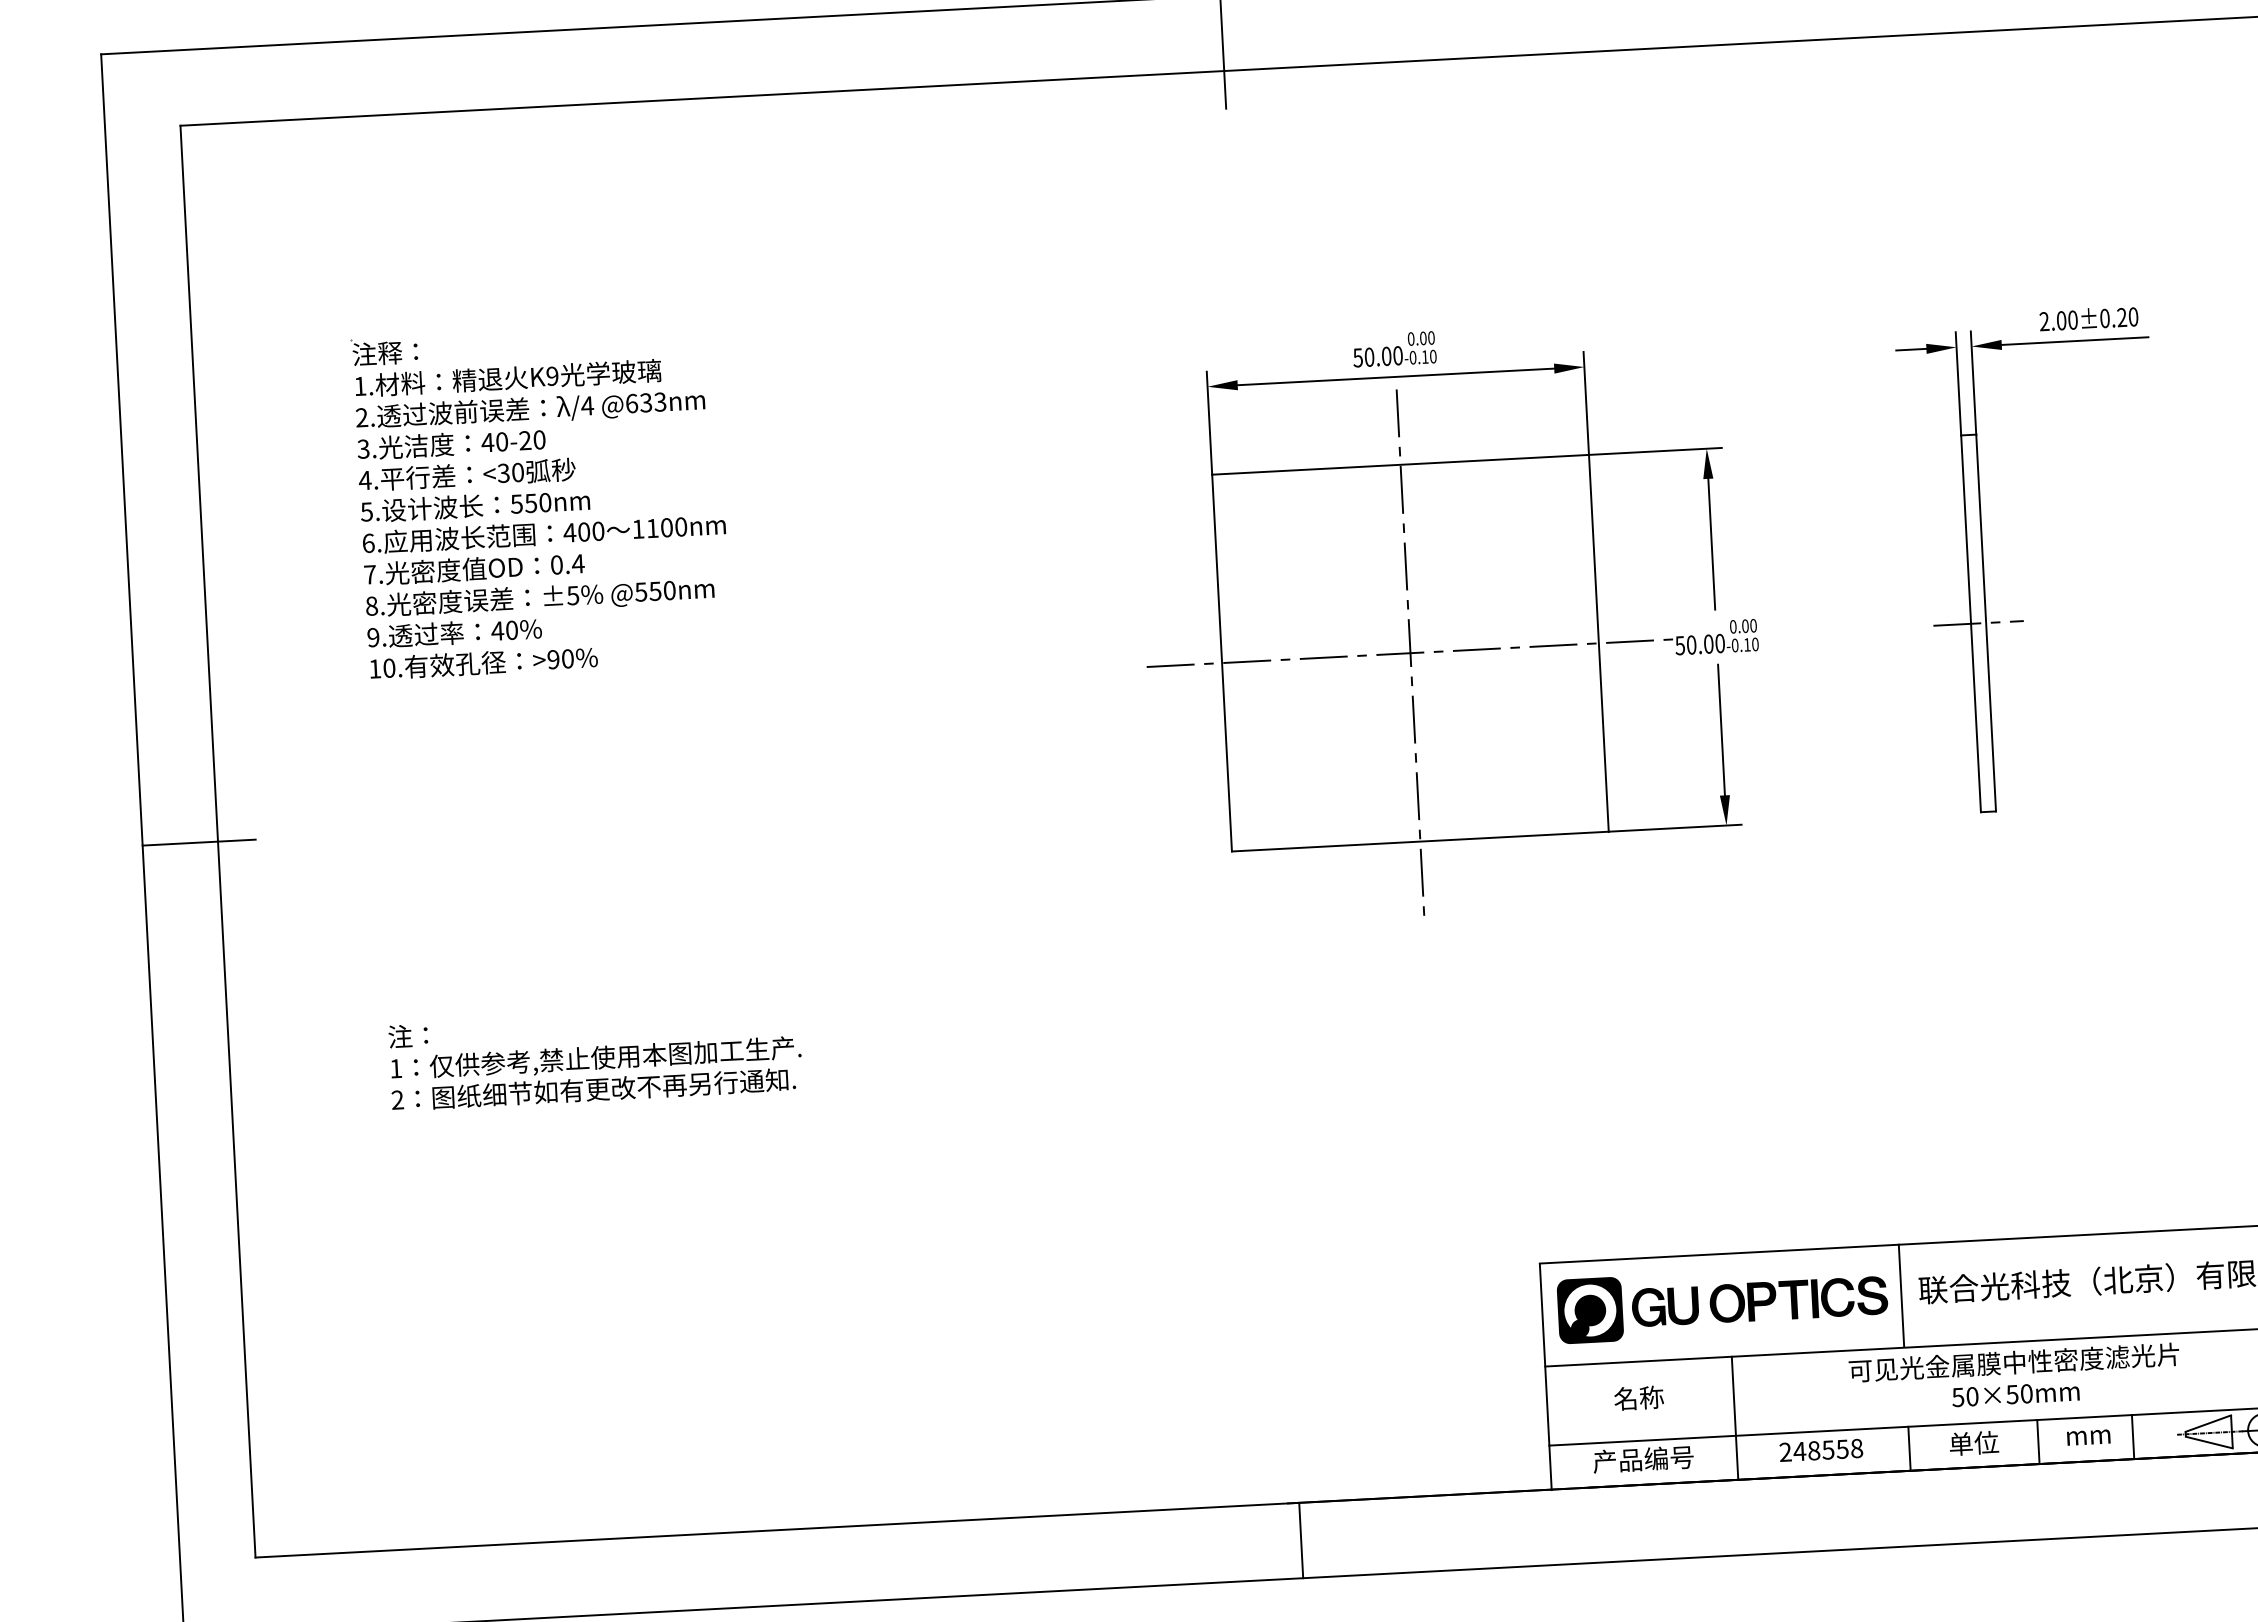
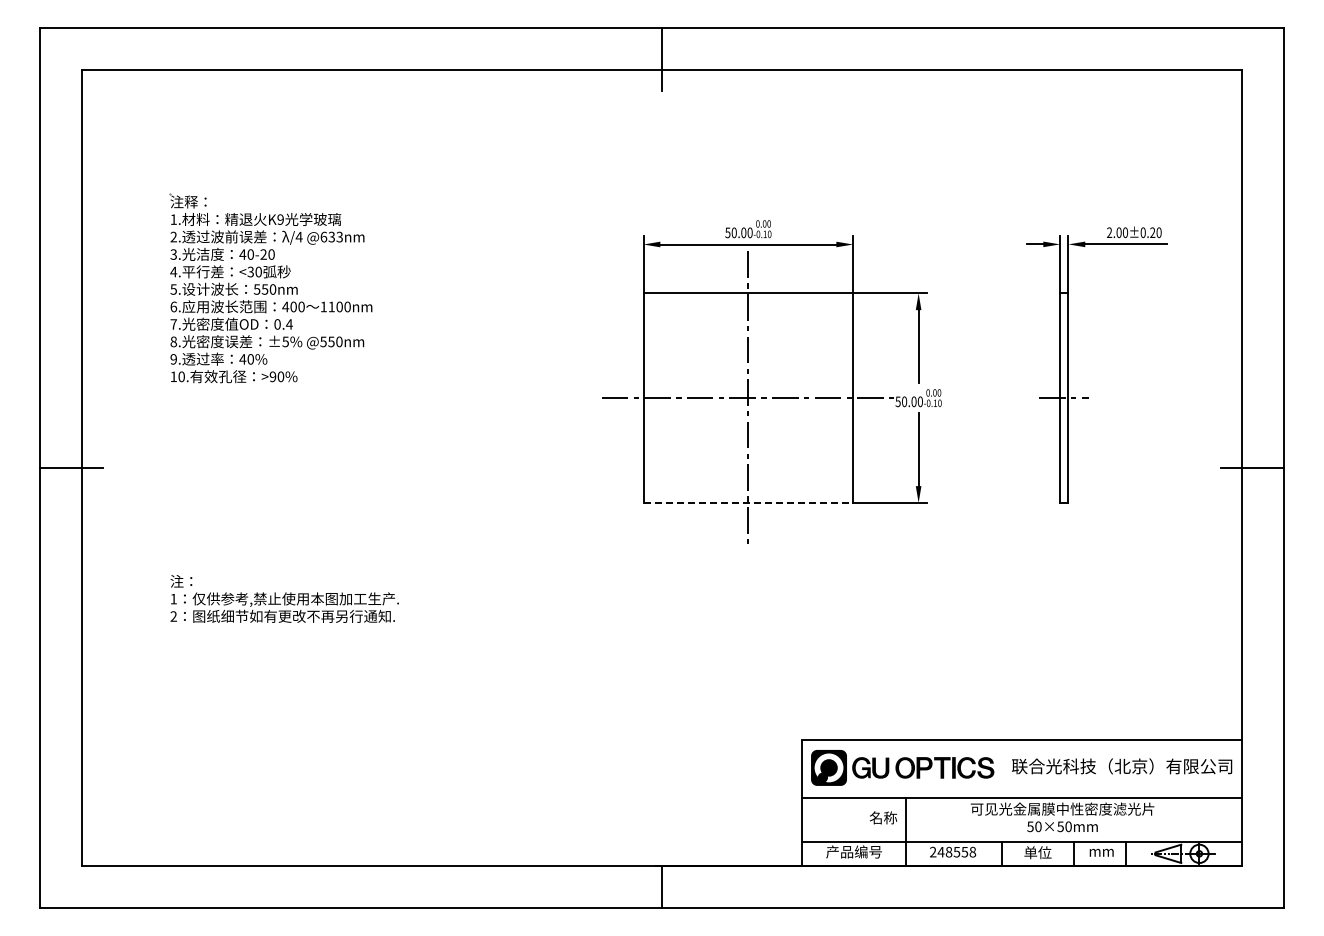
line: (1420, 840) -> (748, 502), solid -> dashed
line: (1900, 1295) -> (1001, 768), removed
text: (1639, 1397) -> (883, 817), moved

